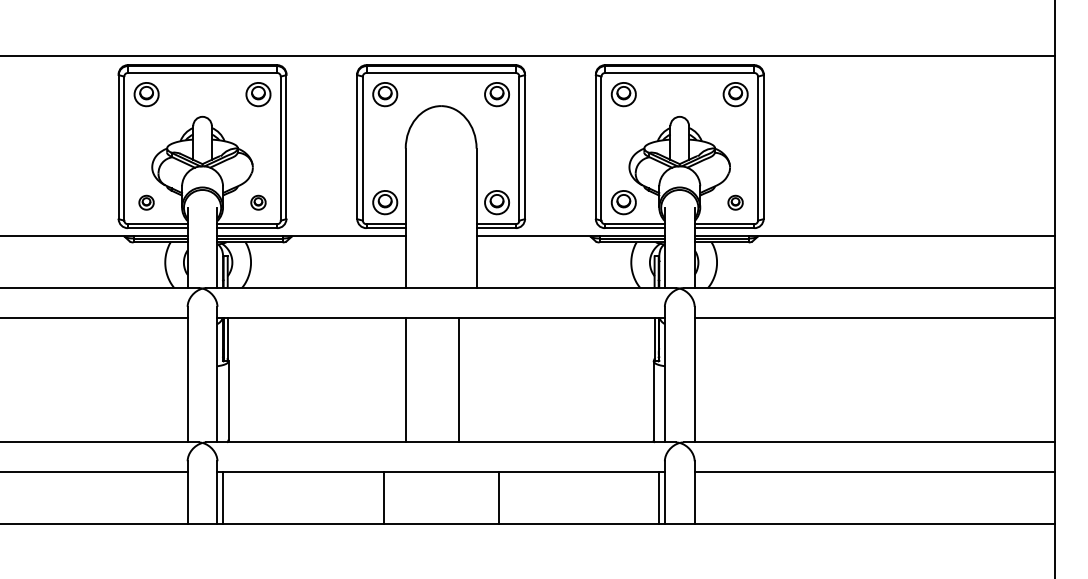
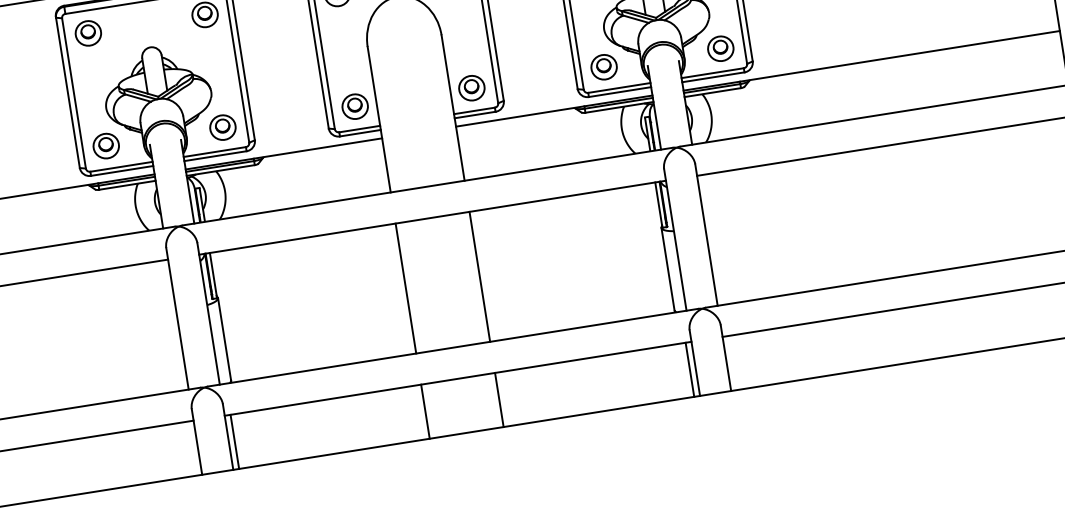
part: (146, 202) -> (106, 146), size x1.67
part: (258, 202) -> (222, 127), size x1.67
part: (735, 202) -> (720, 48), size x1.67
line: (458, 379) -> (479, 276), moved
line: (383, 498) -> (425, 412), moved
line: (498, 498) -> (499, 400), moved

